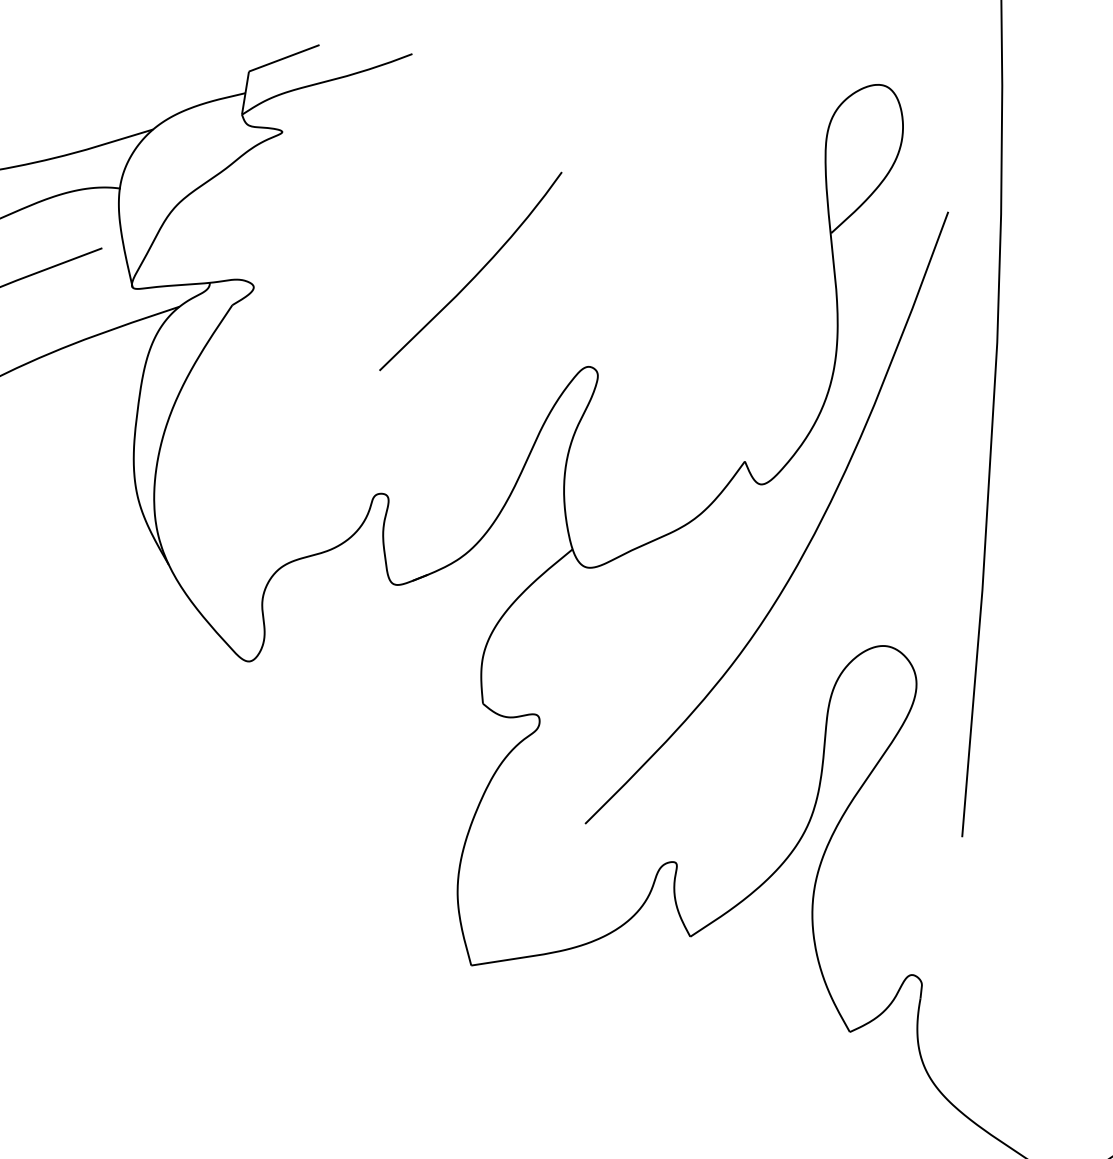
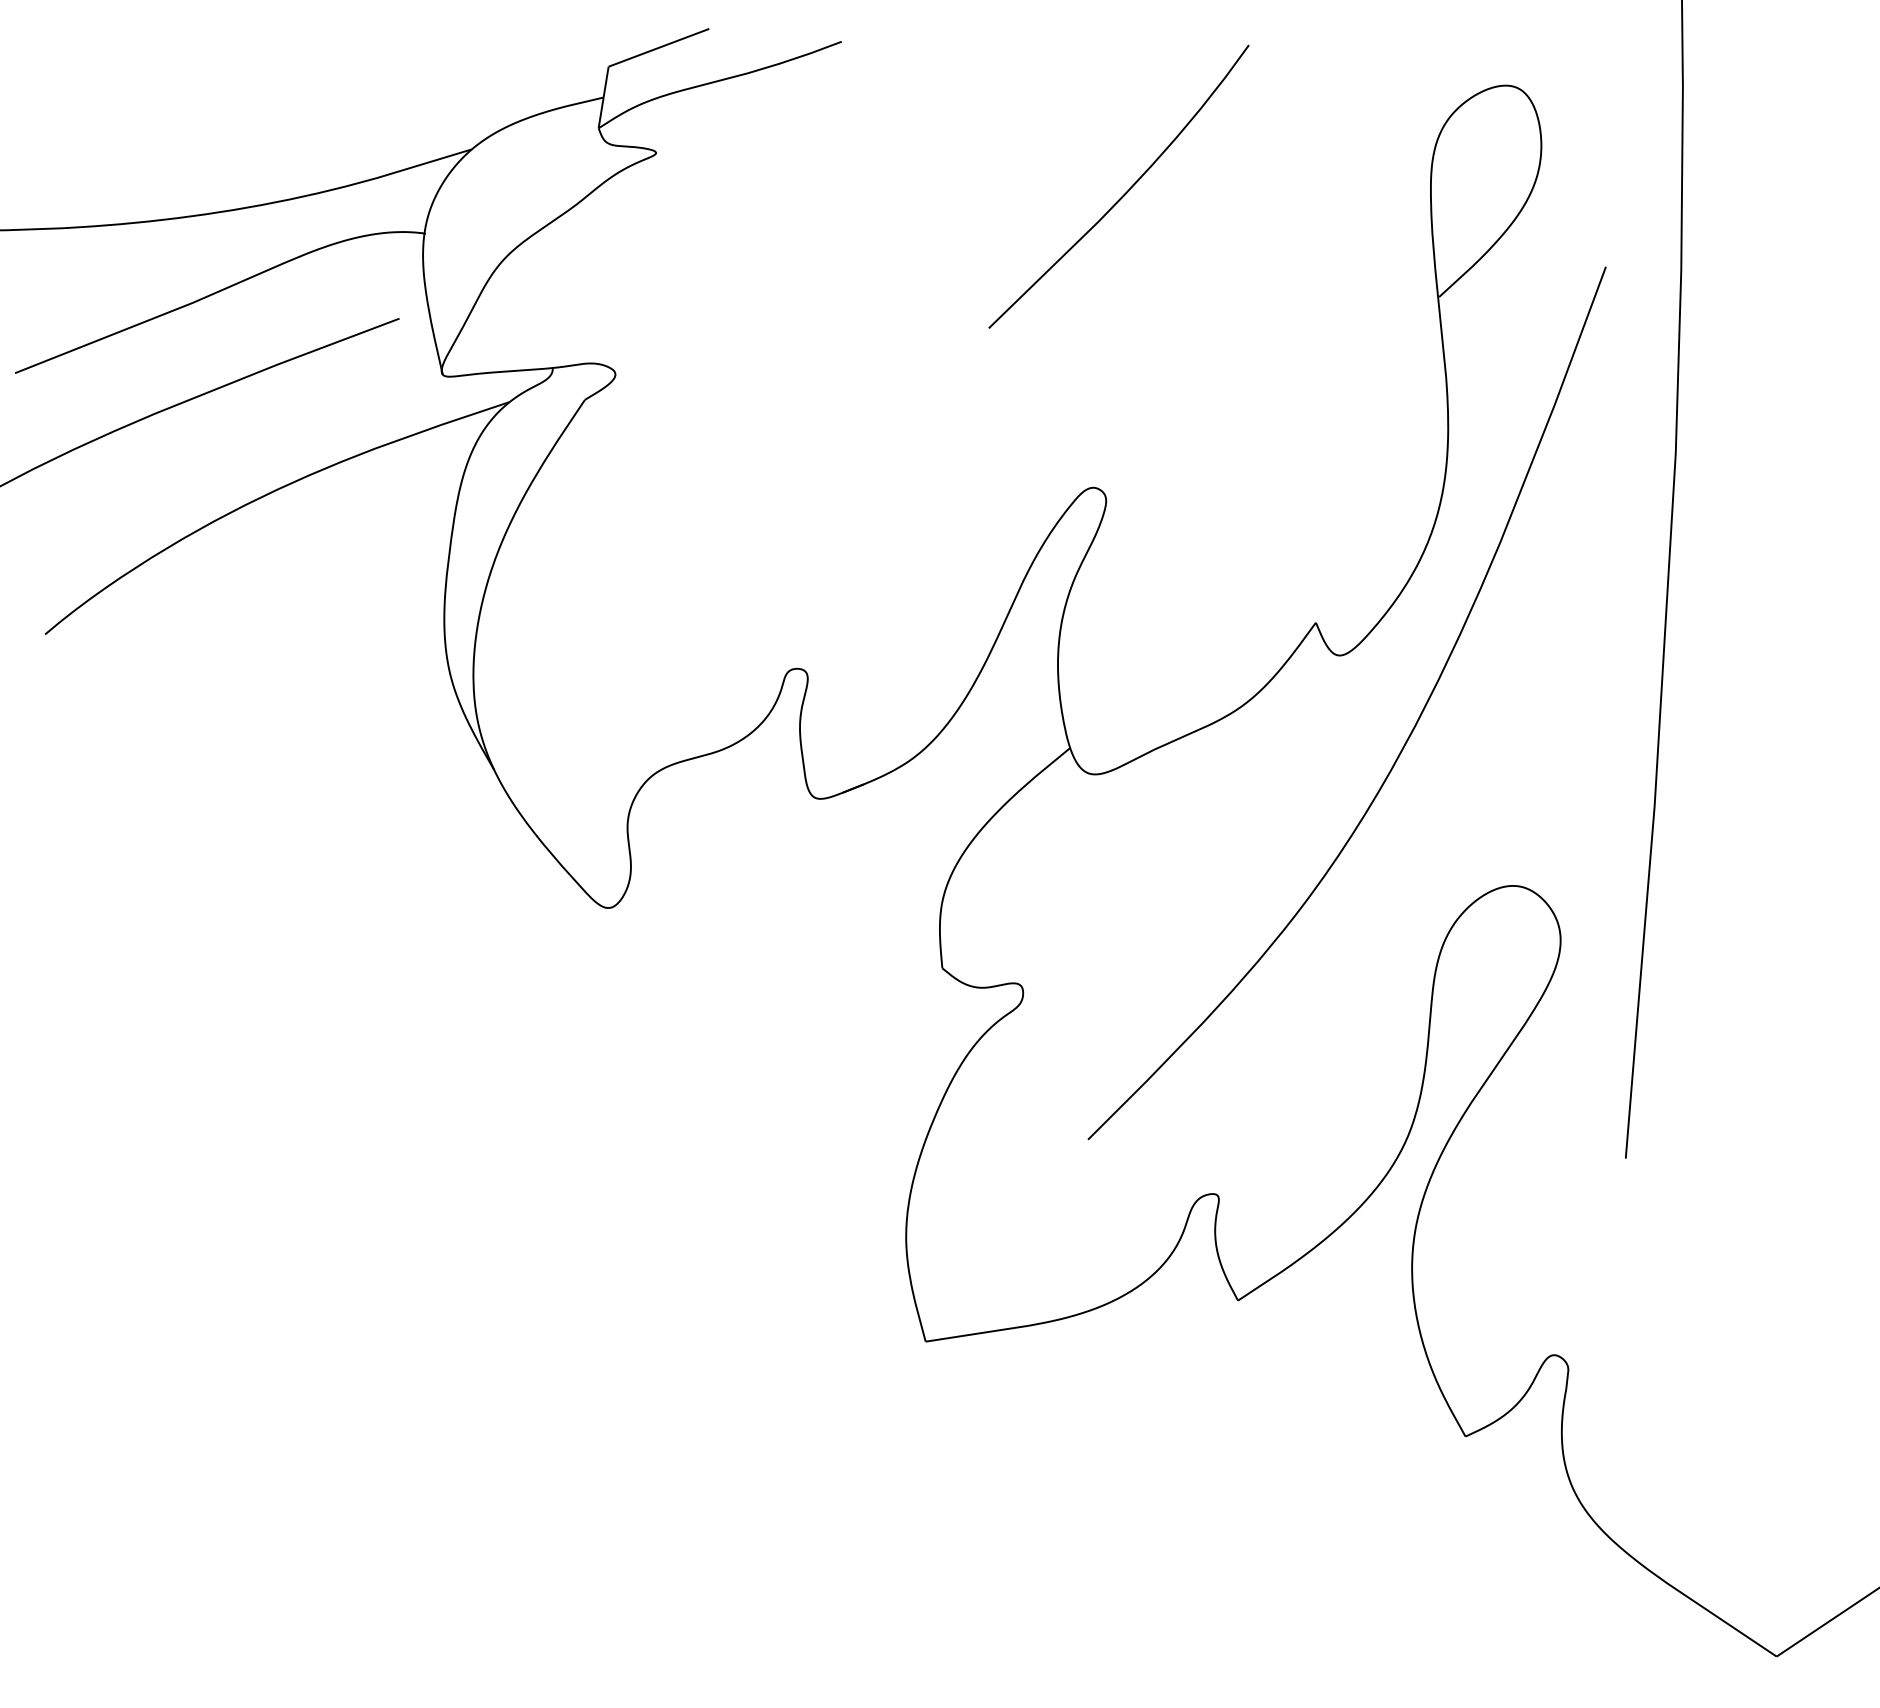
curve: (475, 275) -> (1125, 192), moved

